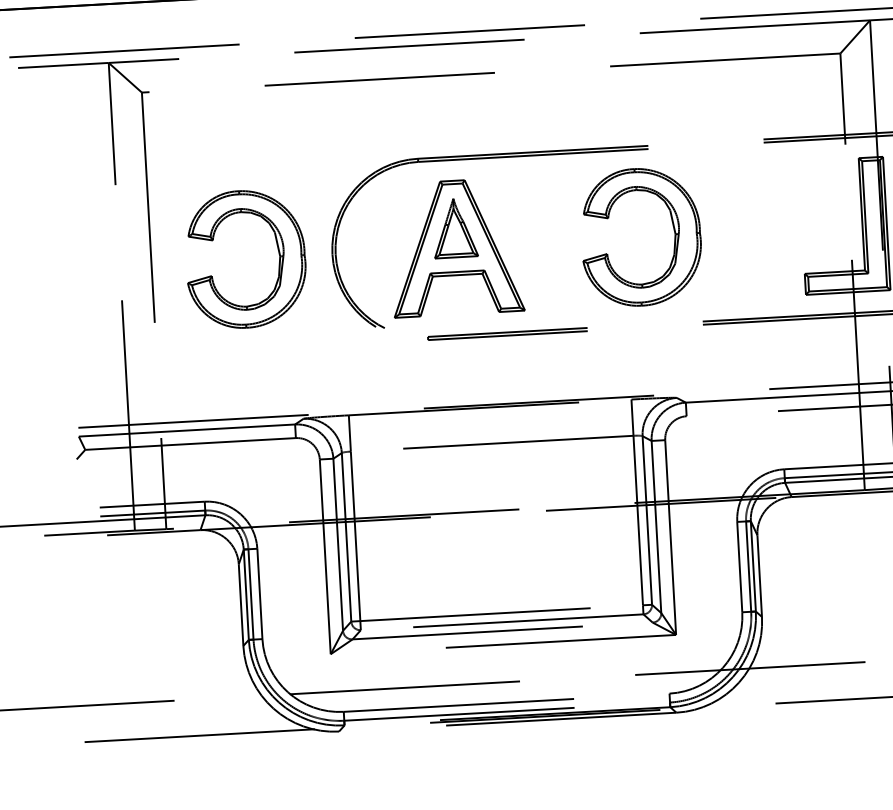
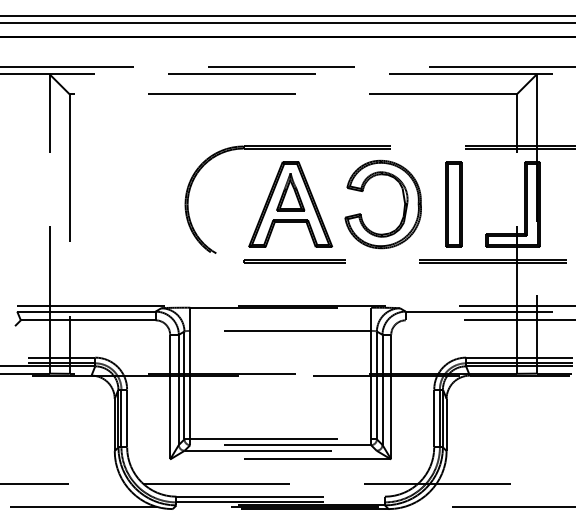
part: (751, 231) -> (453, 204), added
part: (455, 247) -> (290, 204), moved
part: (277, 252) -> (150, 201), removed

